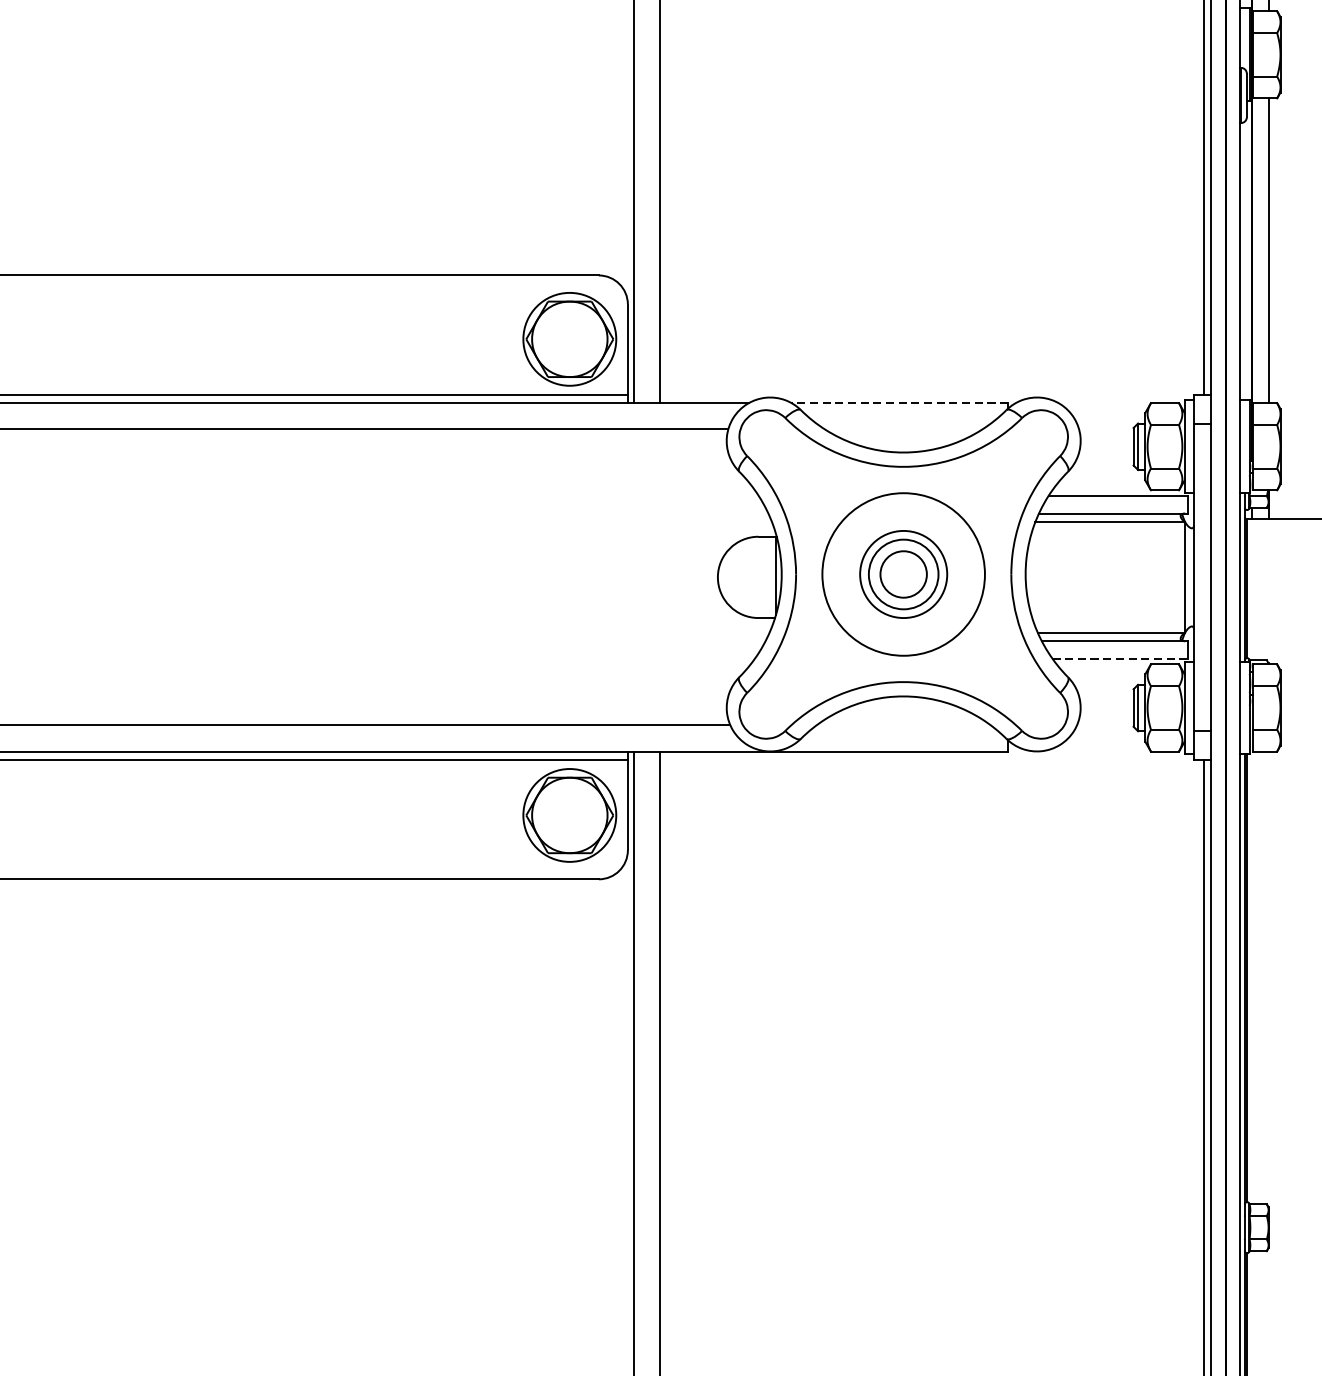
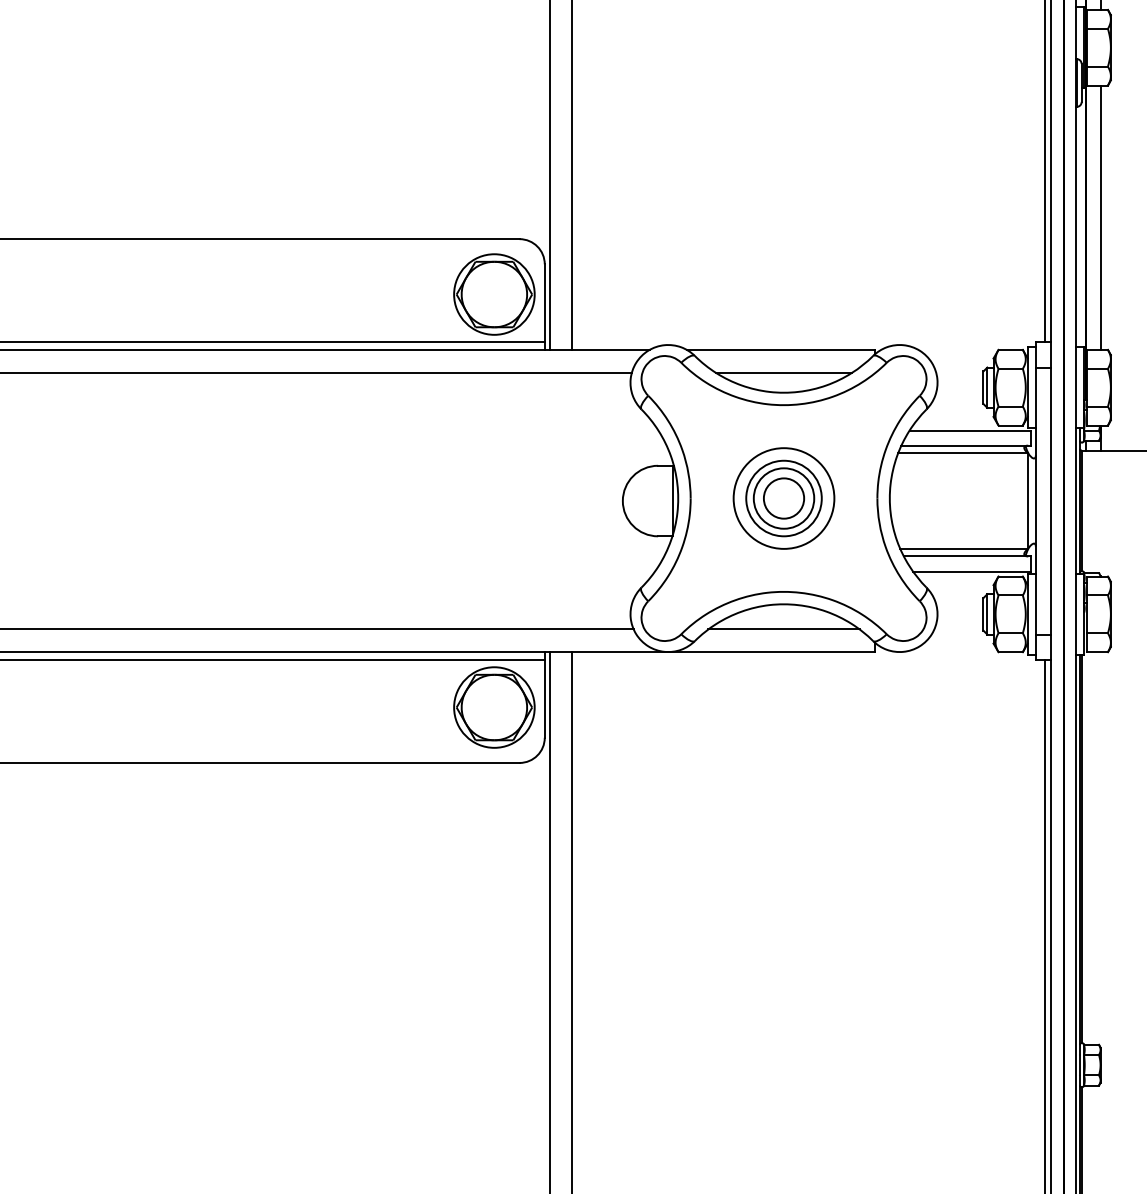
line: (899, 402) -> (780, 349), dashed -> solid
line: (903, 429) -> (783, 372), added
circle: (903, 574) -> (783, 498), size x0.71
line: (1119, 658) -> (971, 571), dashed -> solid
line: (903, 725) -> (783, 629), added

